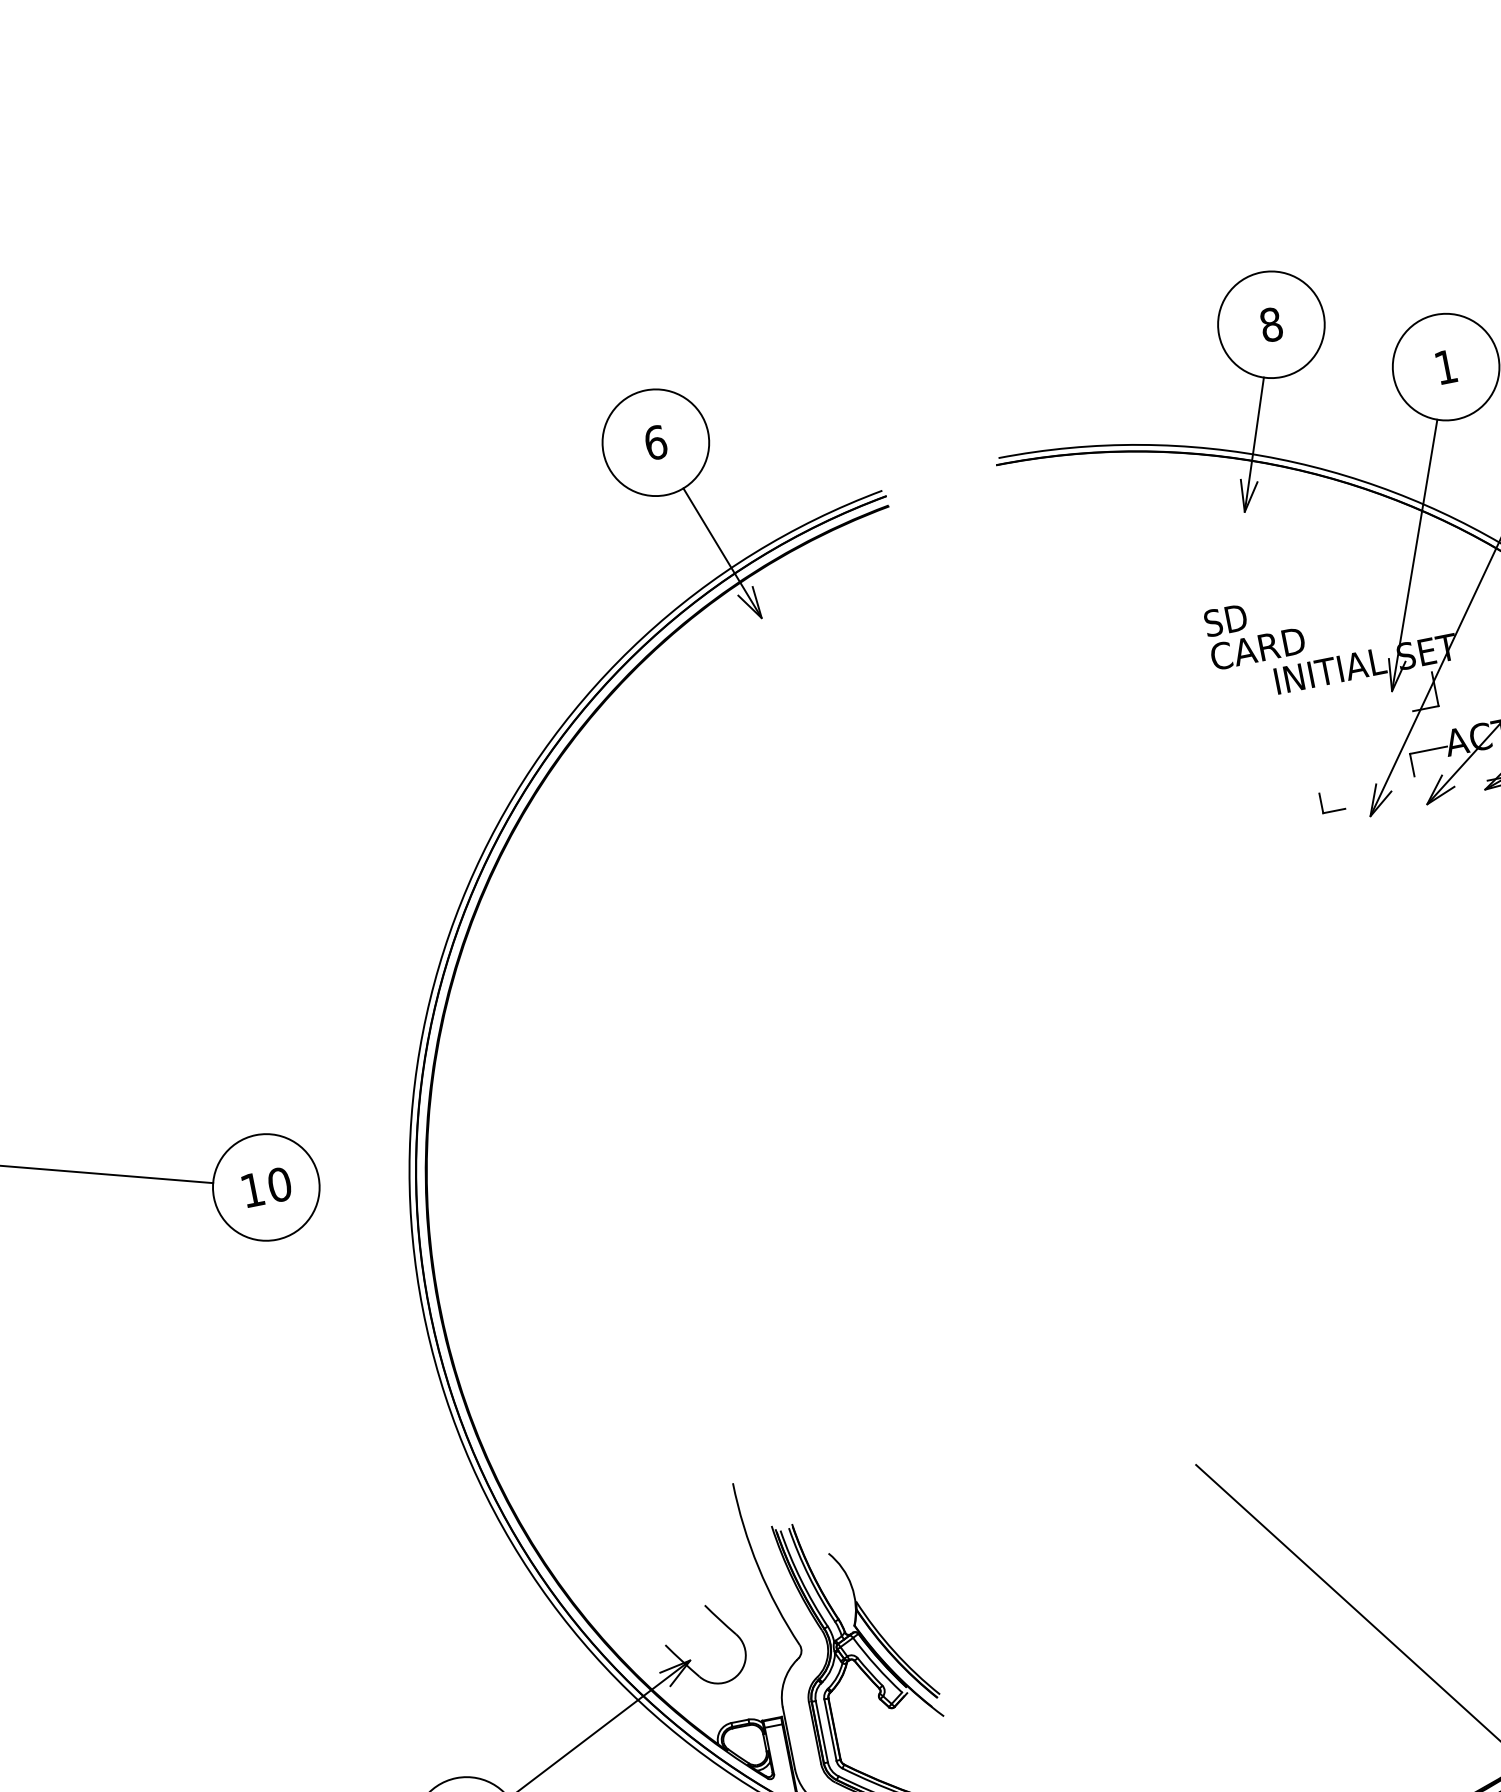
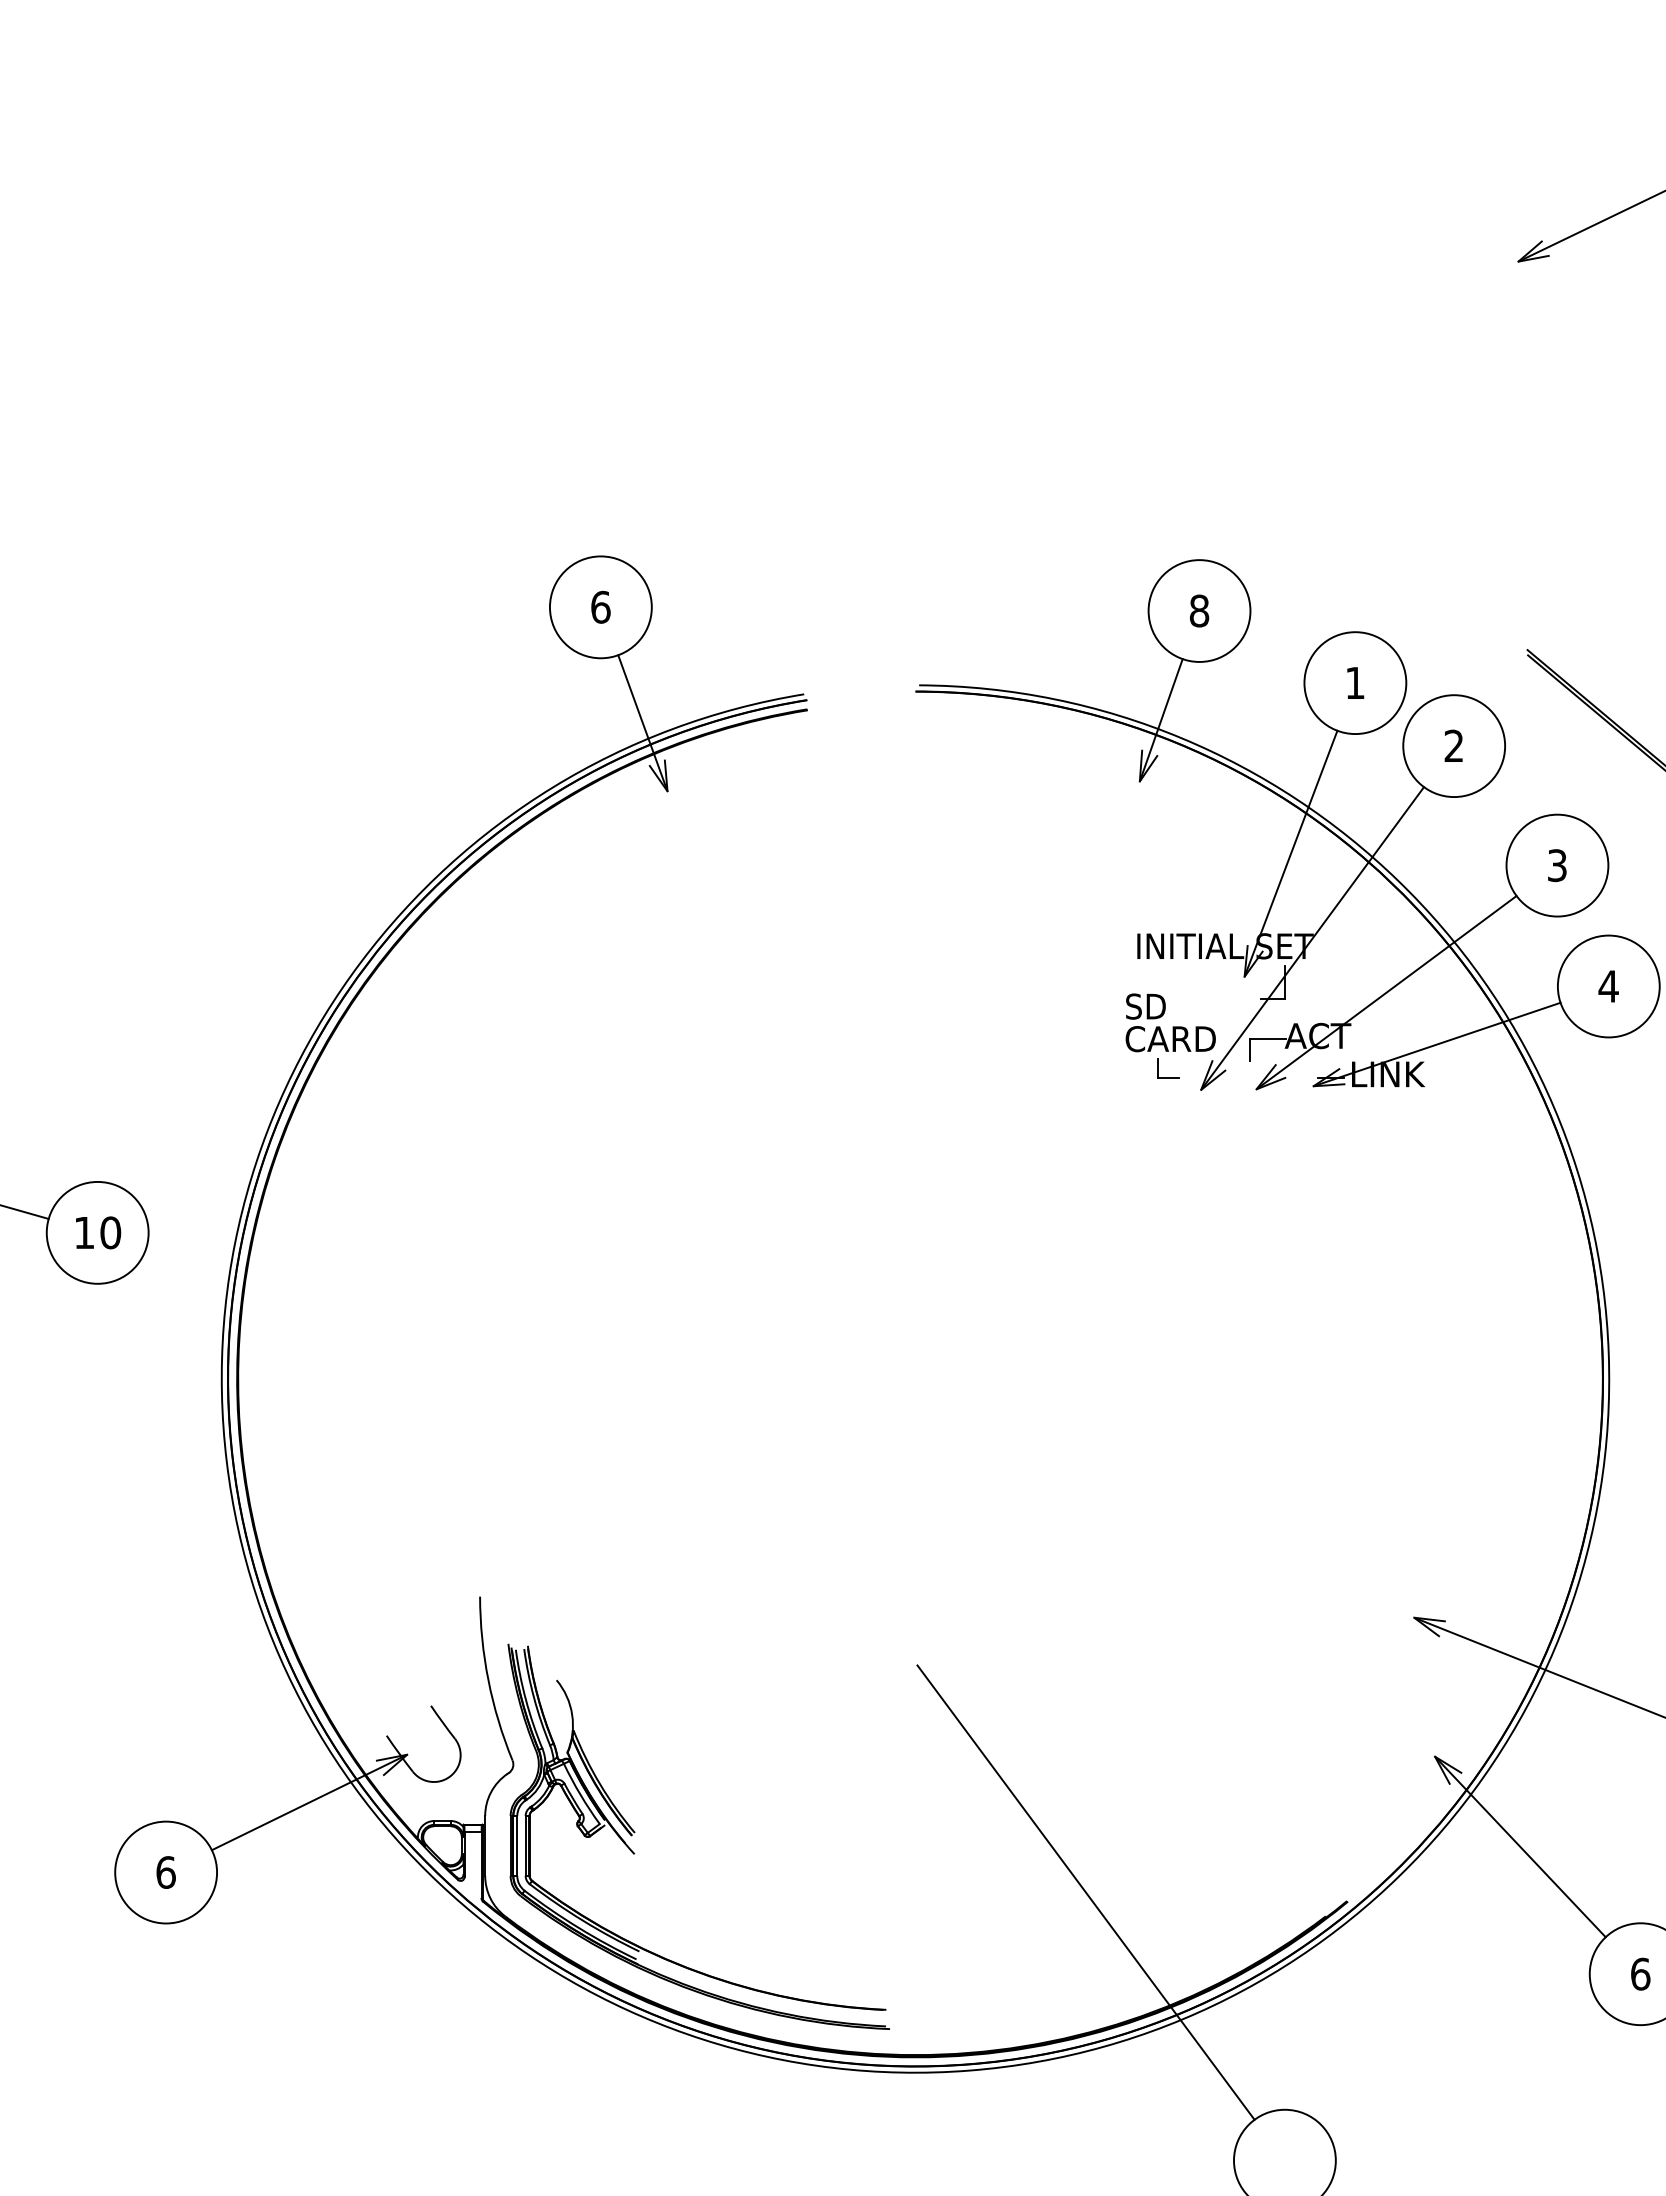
text: (1254, 631) -> (1170, 1022), moved

